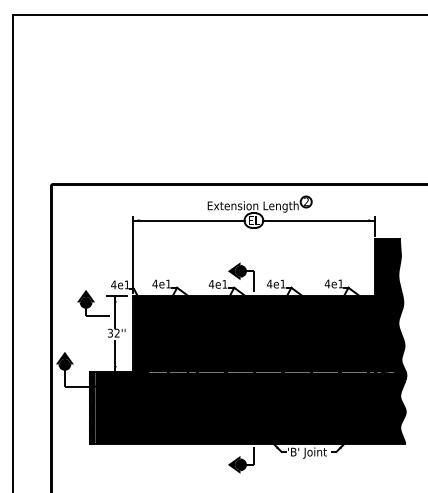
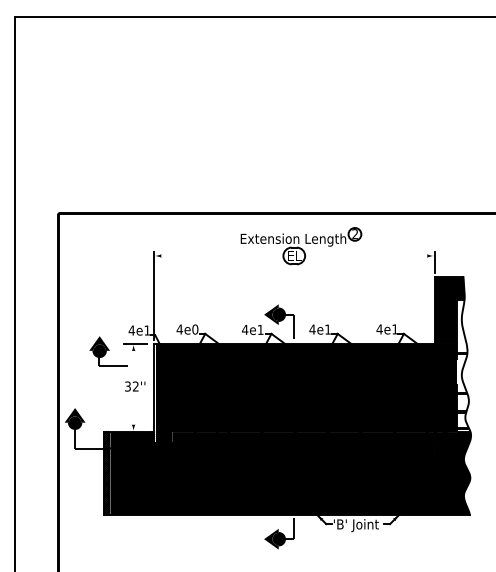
line: (188, 220) -> (218, 255), removed
line: (318, 220) -> (369, 255), removed
text: (168, 284) -> (195, 329), 4e1 -> 4e0
line: (115, 311) -> (133, 361), removed
fill: (399, 315) -> (463, 365), removed
line: (115, 356) -> (133, 413), removed

